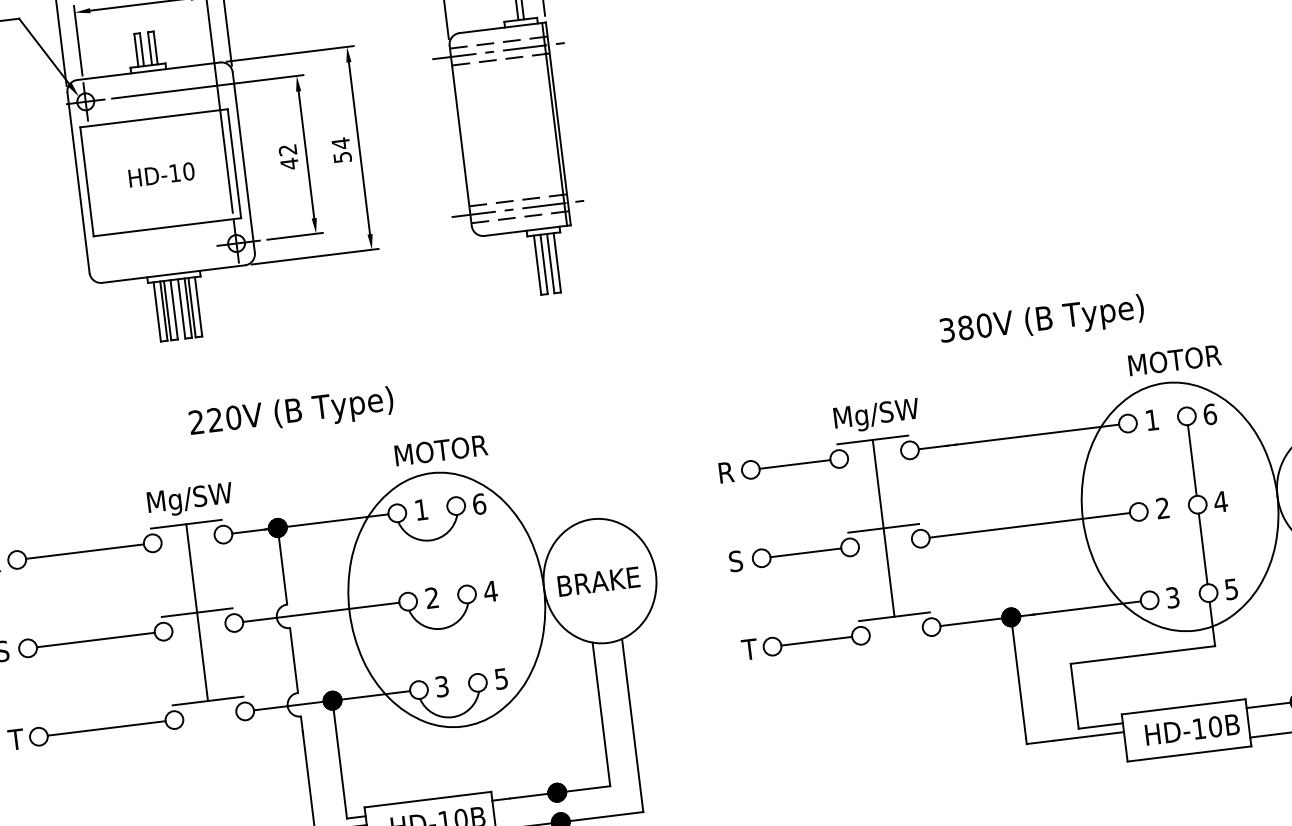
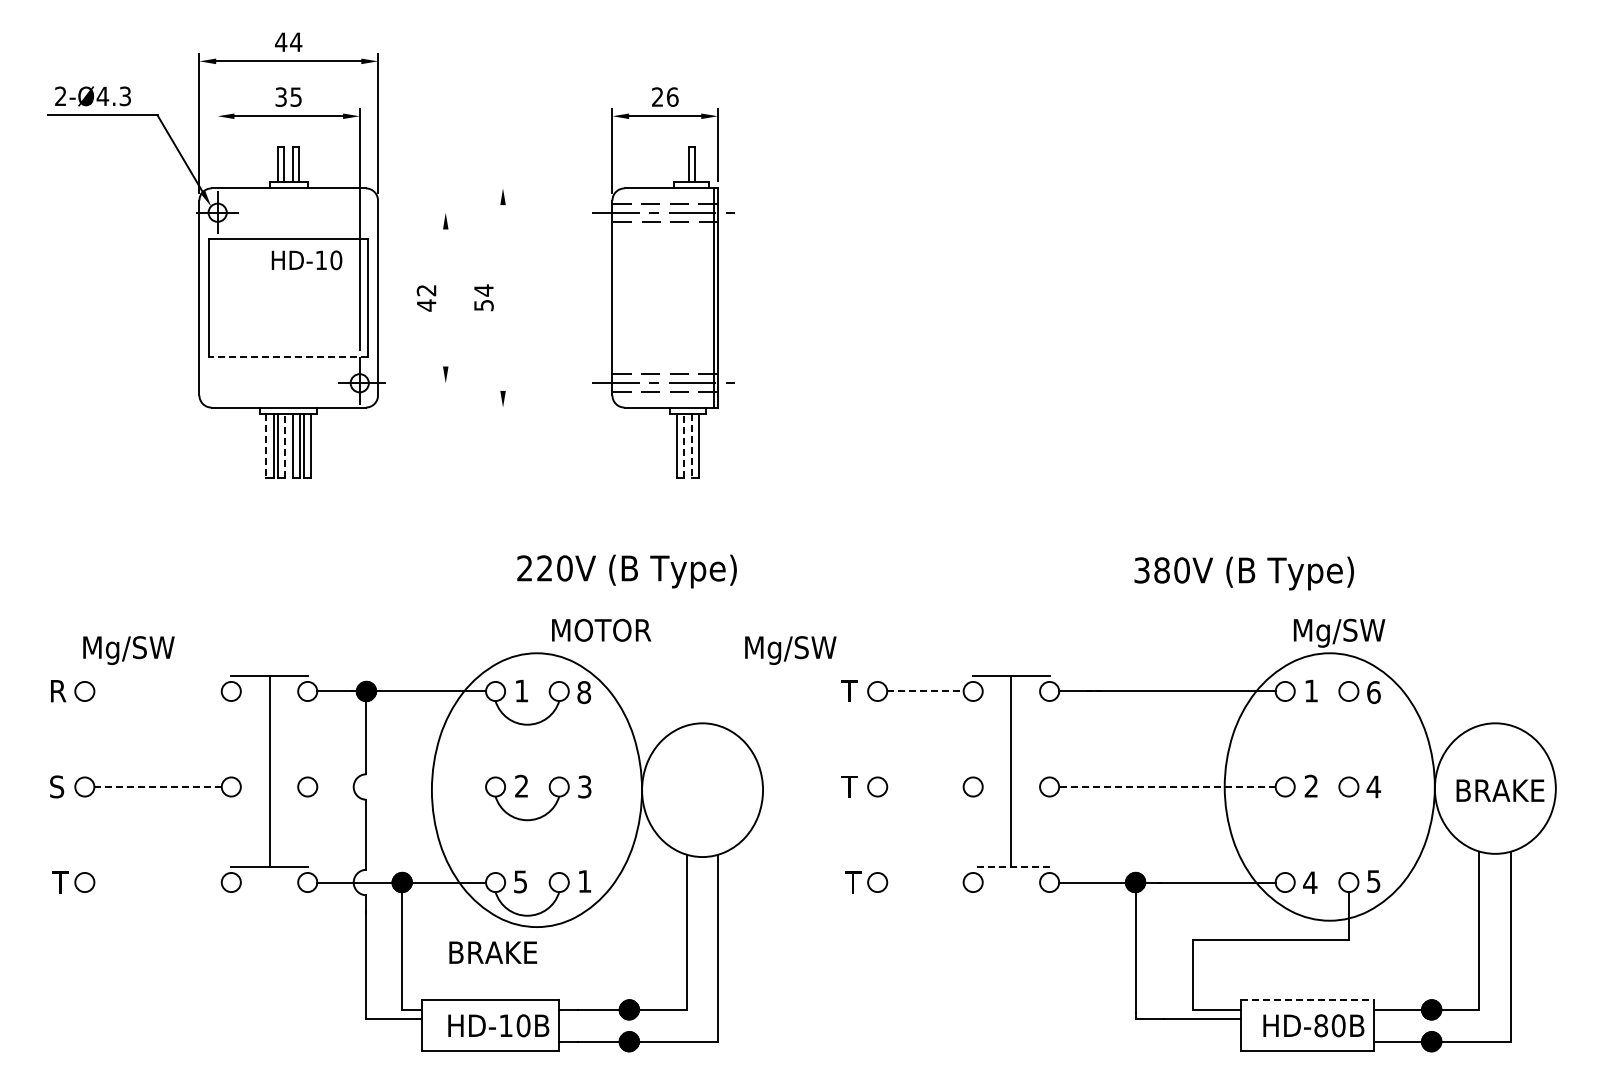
line: (78, 40) -> (217, 146), removed
line: (290, 54) -> (441, 188), removed
line: (207, 86) -> (349, 212), removed
line: (359, 147) -> (503, 297), removed
line: (306, 154) -> (445, 297), removed
text: (161, 175) -> (306, 260), moved
line: (167, 226) -> (288, 356), solid -> dashed
line: (294, 236) -> (422, 383), removed
line: (314, 256) -> (441, 407), removed
line: (544, 264) -> (684, 445), solid -> dashed
line: (550, 264) -> (691, 446), solid -> dashed
line: (174, 309) -> (284, 445), solid -> dashed
line: (157, 312) -> (266, 446), solid -> dashed
text: (1041, 321) -> (1243, 573), moved
text: (1185, 361) -> (1354, 632), MOTOR -> Mg/SW
text: (291, 413) -> (626, 571), moved
text: (876, 415) -> (790, 650), moved
text: (441, 449) -> (601, 629), moved
line: (1191, 460) -> (1348, 739), removed
line: (795, 464) -> (925, 691), solid -> dashed
text: (725, 472) -> (850, 691), R -> T
text: (189, 500) -> (128, 650), moved
text: (479, 504) -> (584, 692), 6 -> 8
line: (1029, 525) -> (1166, 787), solid -> dashed
line: (883, 528) -> (1011, 771), removed
line: (1202, 548) -> (1348, 834), removed
line: (84, 551) -> (157, 691), removed
line: (806, 553) -> (925, 787), removed
text: (735, 561) -> (849, 786), S -> T
text: (599, 581) -> (493, 952), moved
text: (490, 591) -> (584, 786), 4 -> 3
text: (1173, 597) -> (1310, 882), 3 -> 4
line: (321, 612) -> (401, 787), removed
line: (197, 613) -> (269, 771), removed
line: (893, 616) -> (1010, 866), solid -> dashed
line: (96, 640) -> (158, 787), solid -> dashed
line: (816, 641) -> (925, 882), removed
text: (501, 679) -> (584, 881), 5 -> 1
text: (441, 686) -> (520, 881), 3 -> 5
line: (1183, 706) -> (1307, 1000), solid -> dashed
line: (106, 728) -> (157, 882), removed
text: (1199, 728) -> (1321, 1025), HD-10B -> HD-80B

